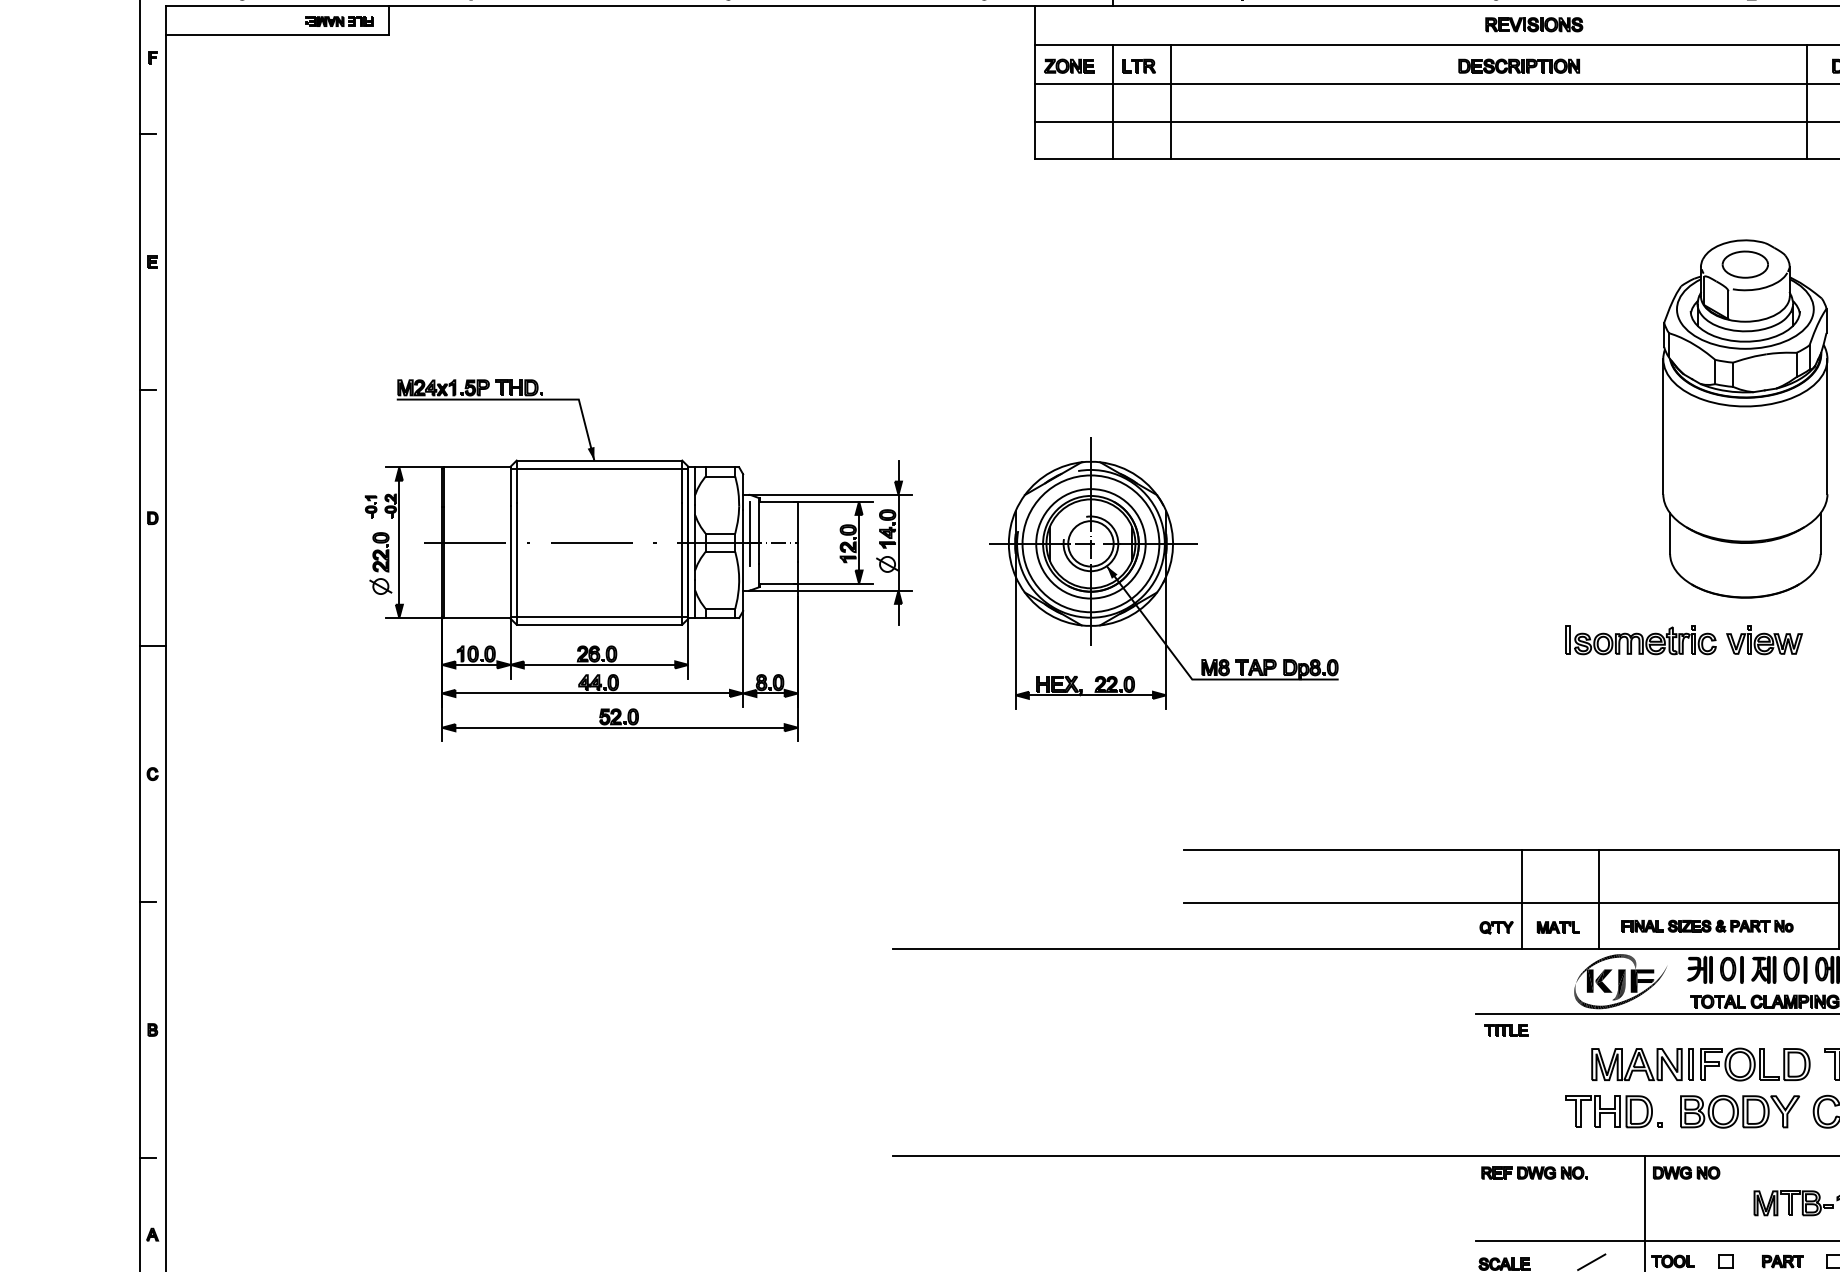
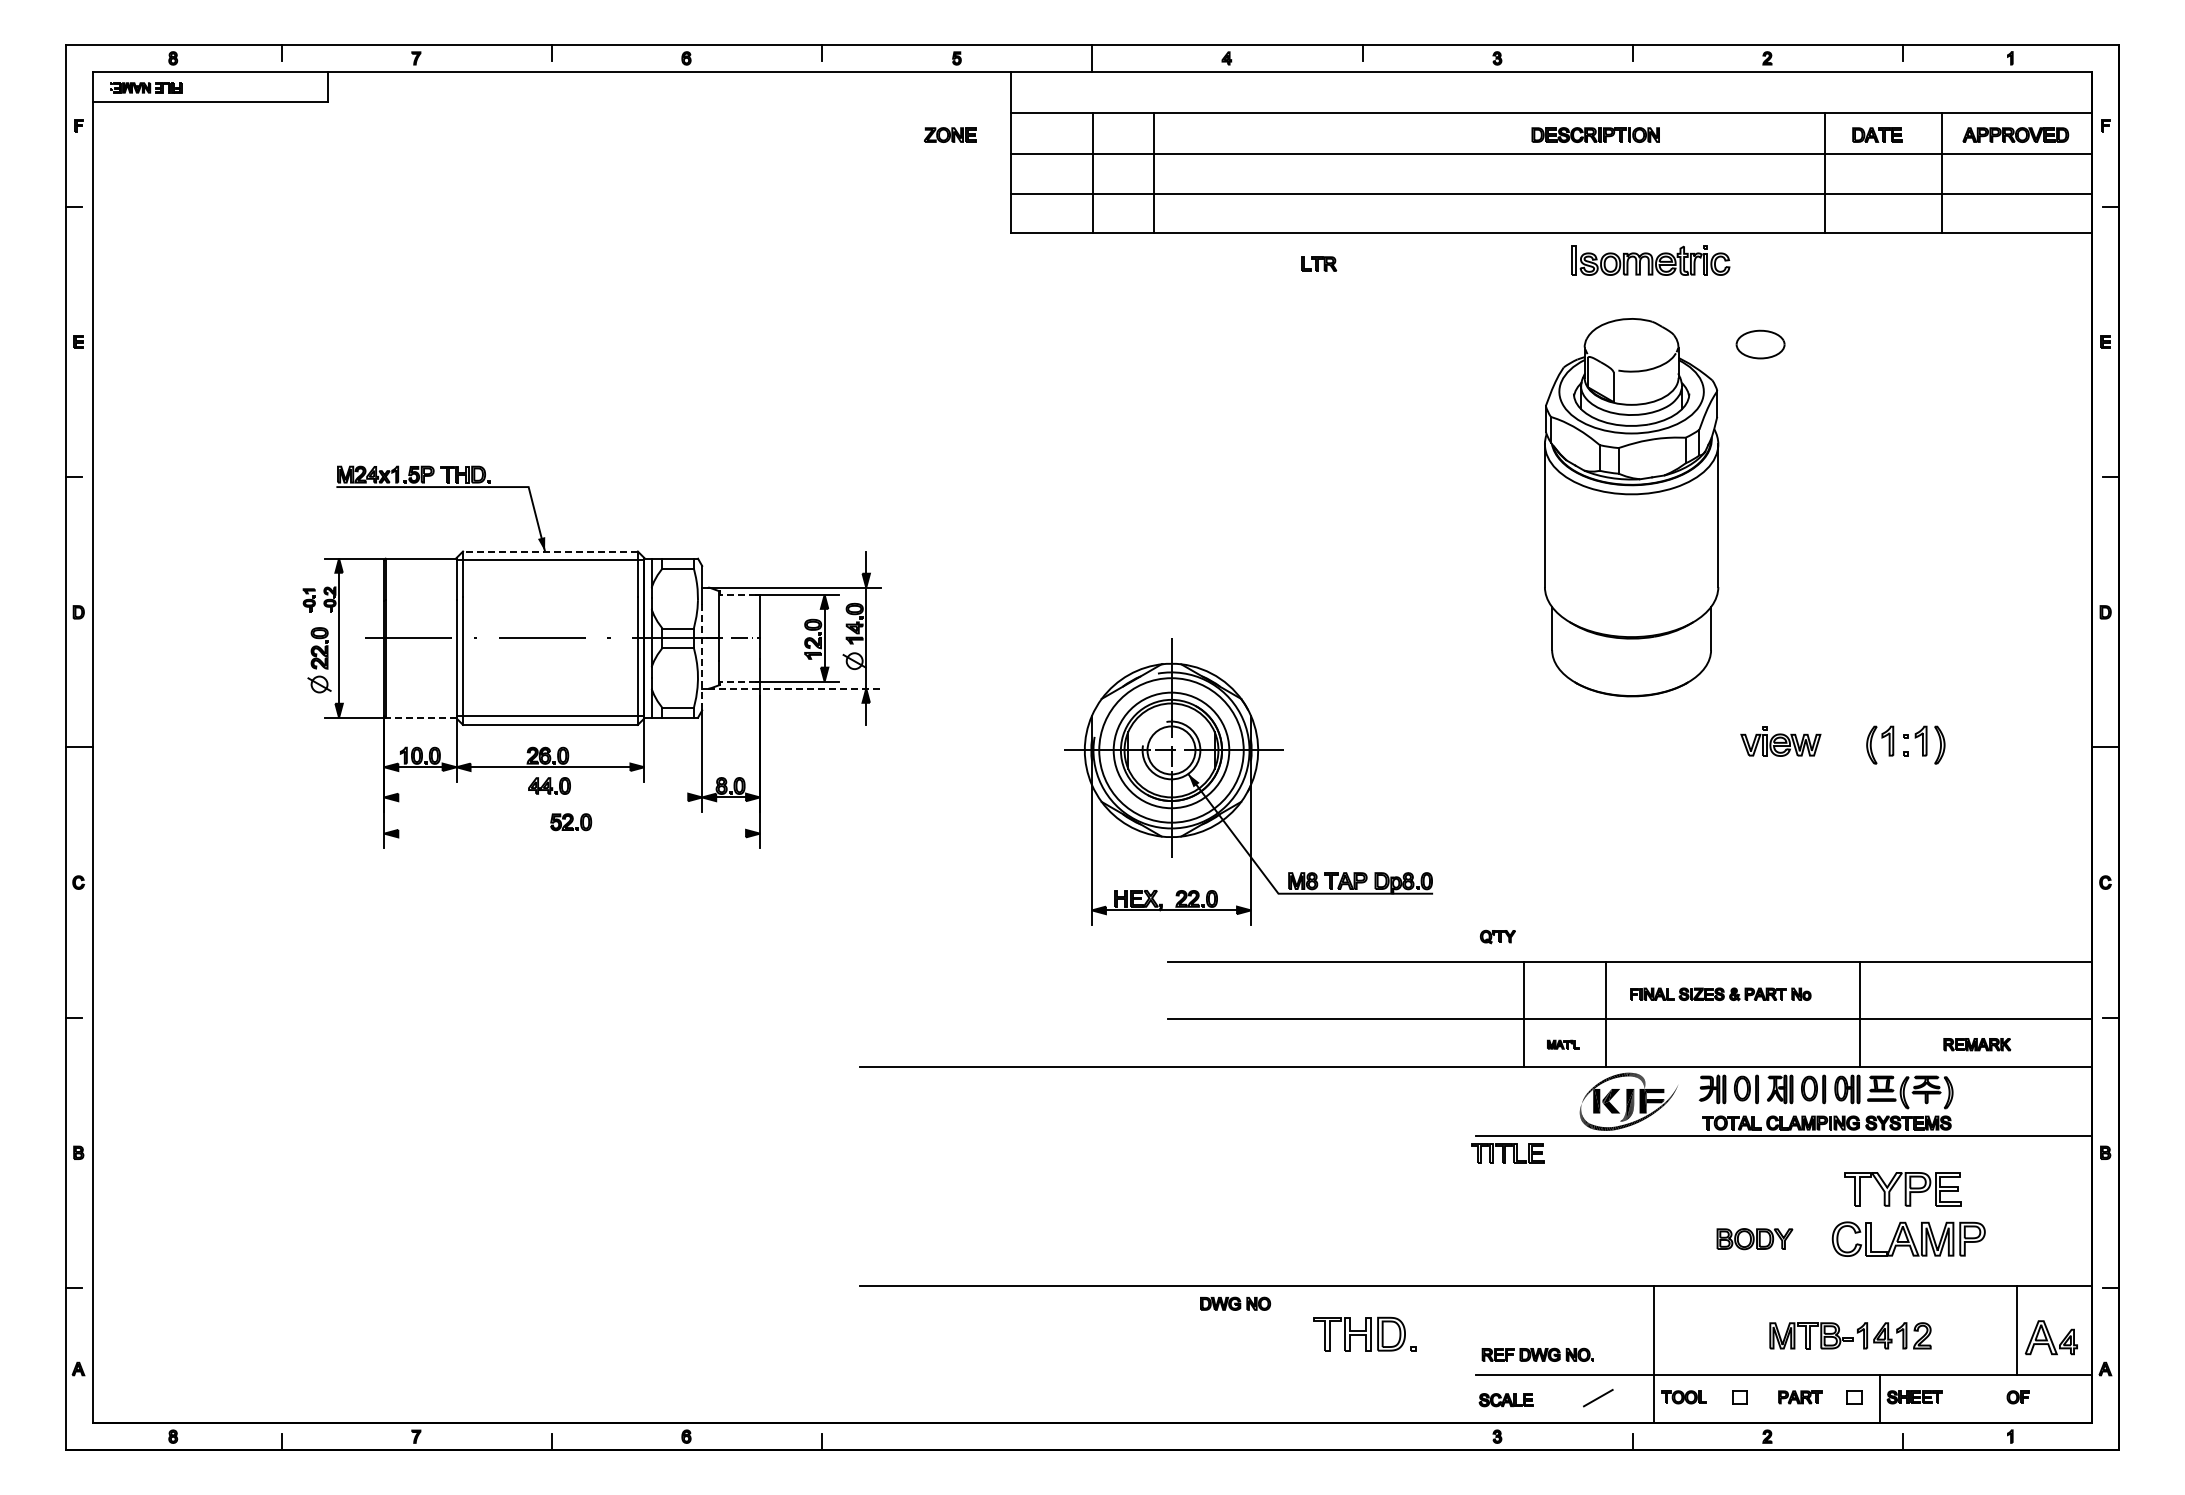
part: (340, 21) -> (146, 87), moved
part: (1534, 25) -> (1537, 91), removed
part: (1069, 65) -> (950, 134), moved
part: (1139, 65) -> (1319, 263), moved
part: (1518, 65) -> (1595, 134), moved
part: (1745, 418) -> (1631, 507), moved
line: (598, 460) -> (549, 551), solid -> dashed
line: (776, 501) -> (737, 594), solid -> dashed
line: (750, 533) -> (709, 628), removed
line: (743, 560) -> (702, 657), solid -> dashed
part: (1163, 573) -> (1248, 781), moved
line: (776, 583) -> (737, 681), solid -> dashed
line: (830, 590) -> (794, 688), solid -> dashed
line: (476, 617) -> (420, 717), solid -> dashed
part: (1641, 640) -> (1650, 260), moved
line: (592, 693) -> (543, 797), removed
line: (620, 727) -> (572, 833), removed
part: (1707, 926) -> (1720, 994), moved
part: (1496, 927) -> (1497, 936), moved
part: (1557, 927) -> (1562, 1044), size x0.7
part: (1506, 1030) -> (1508, 1153), size x1.6
part: (1700, 1064) -> (1713, 1189), removed
part: (1613, 1111) -> (1364, 1333), moved
part: (1739, 1111) -> (1754, 1238), size x0.6
part: (1534, 1172) -> (1537, 1354), moved
part: (1686, 1172) -> (1235, 1303), moved

